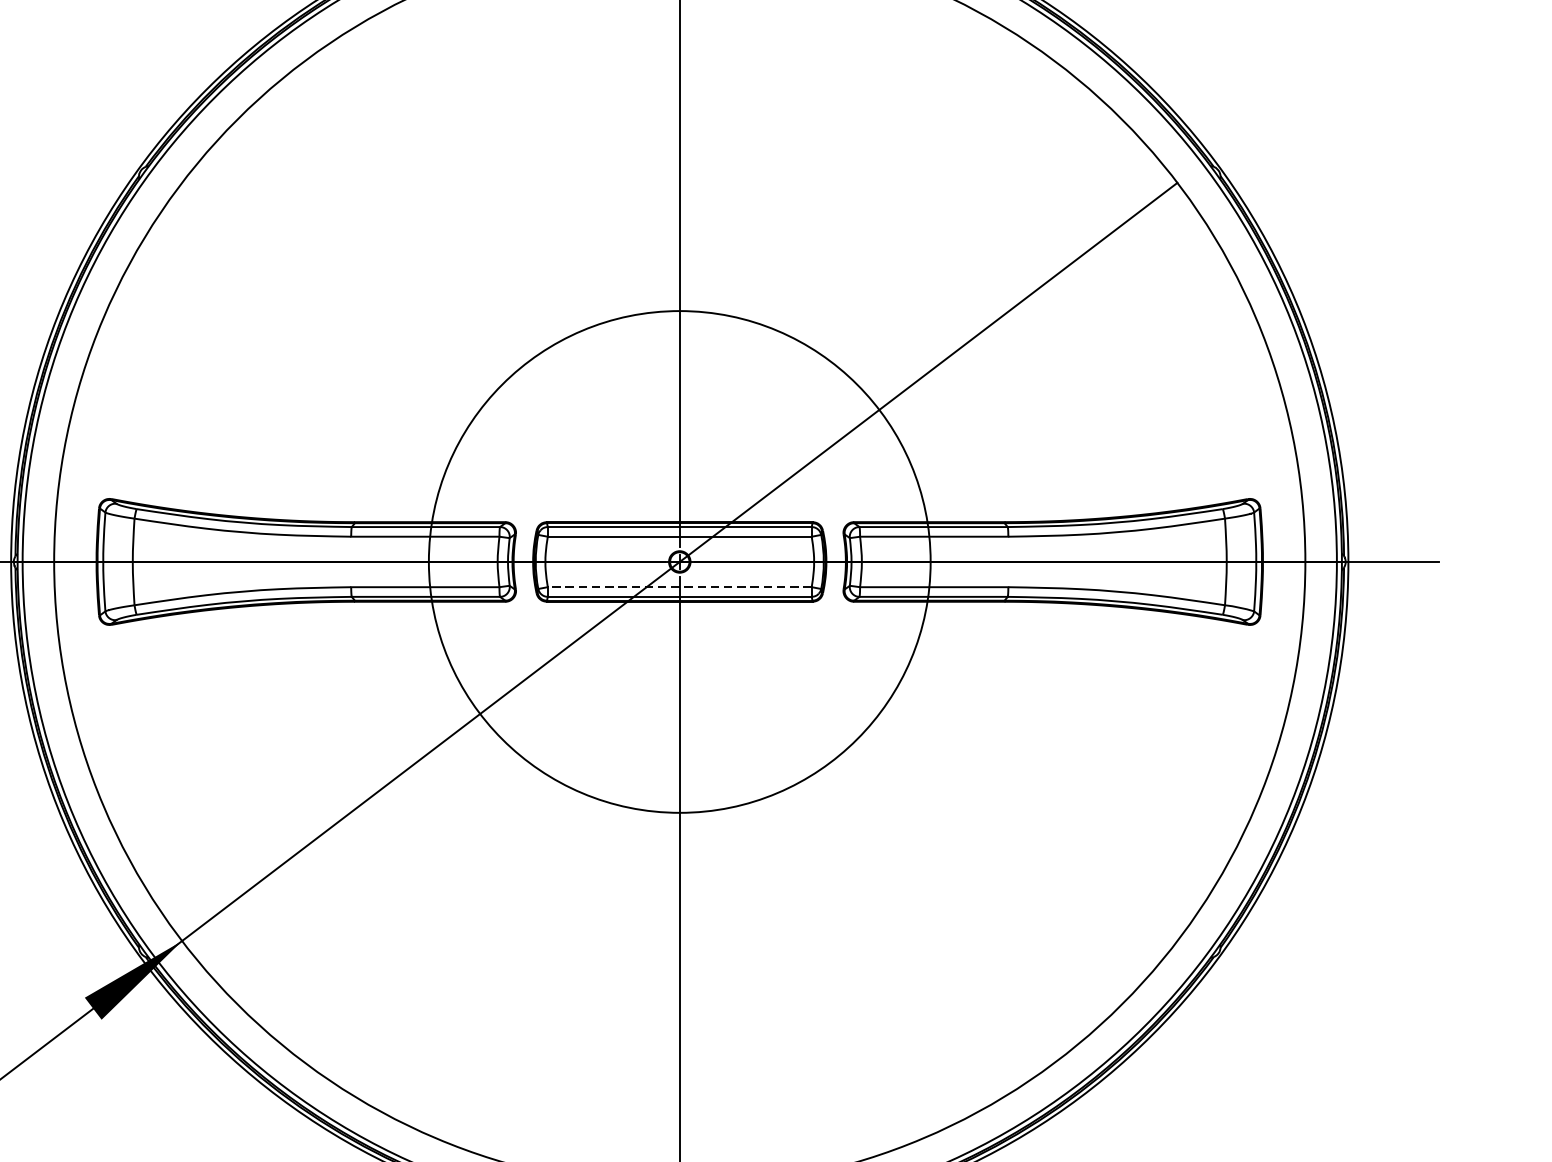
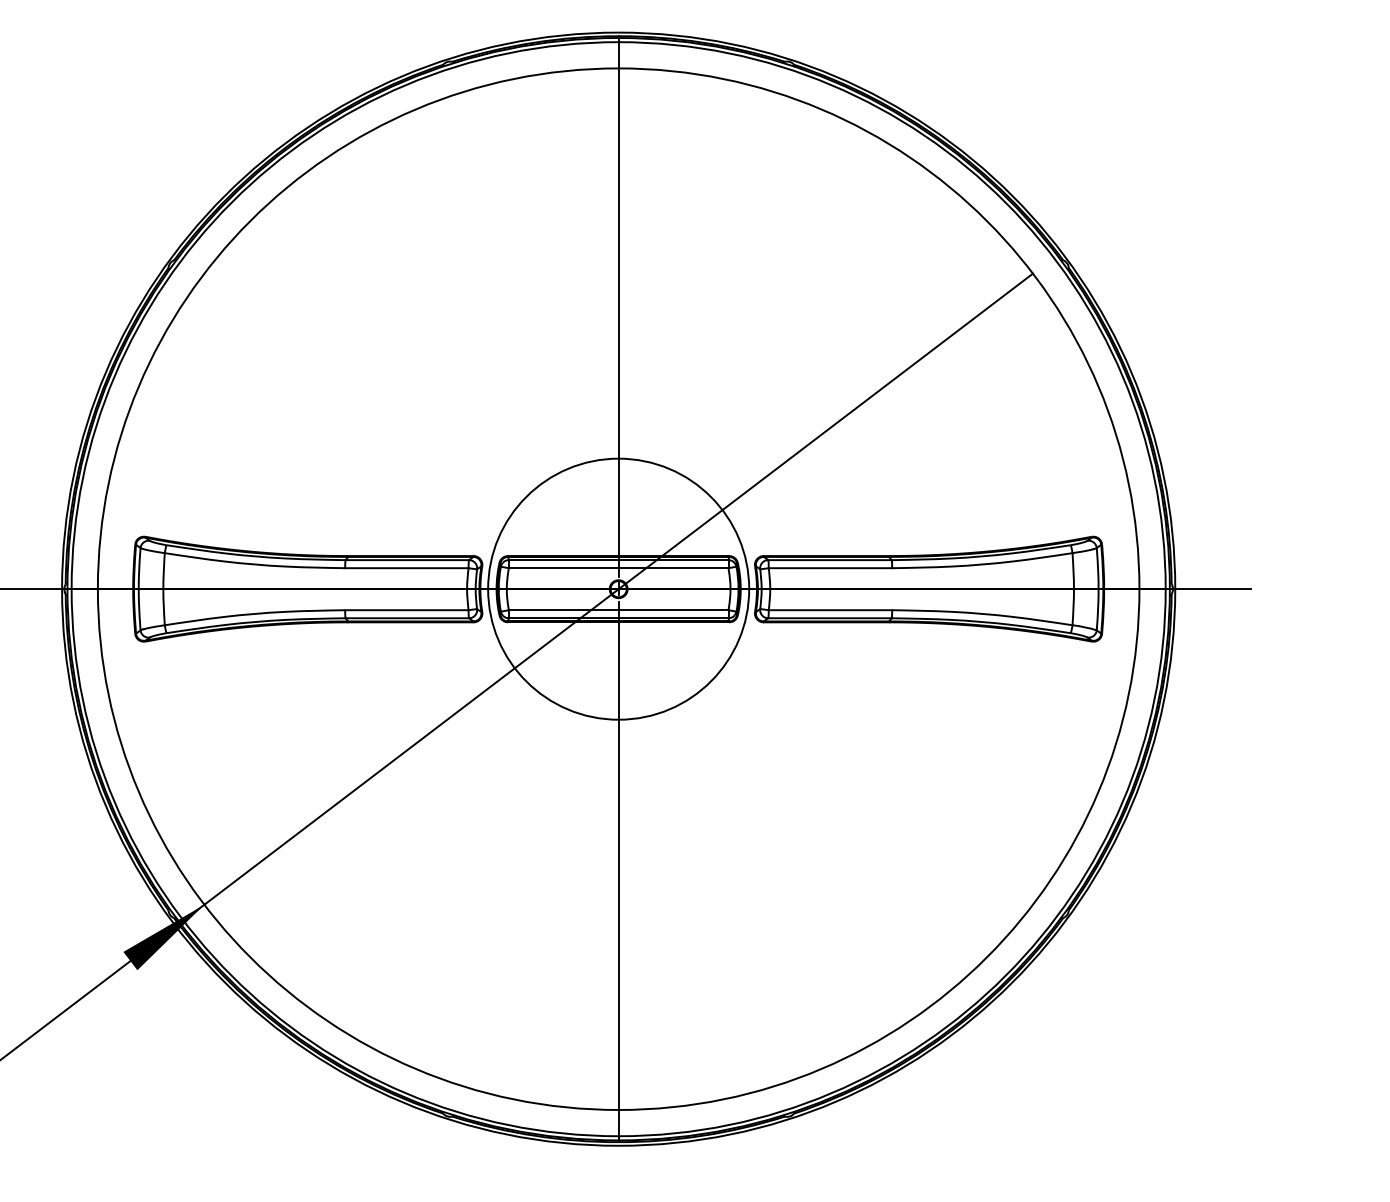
circle: (679, 561) -> (618, 588), size x0.62
line: (679, 587) -> (618, 610), dashed -> solid

